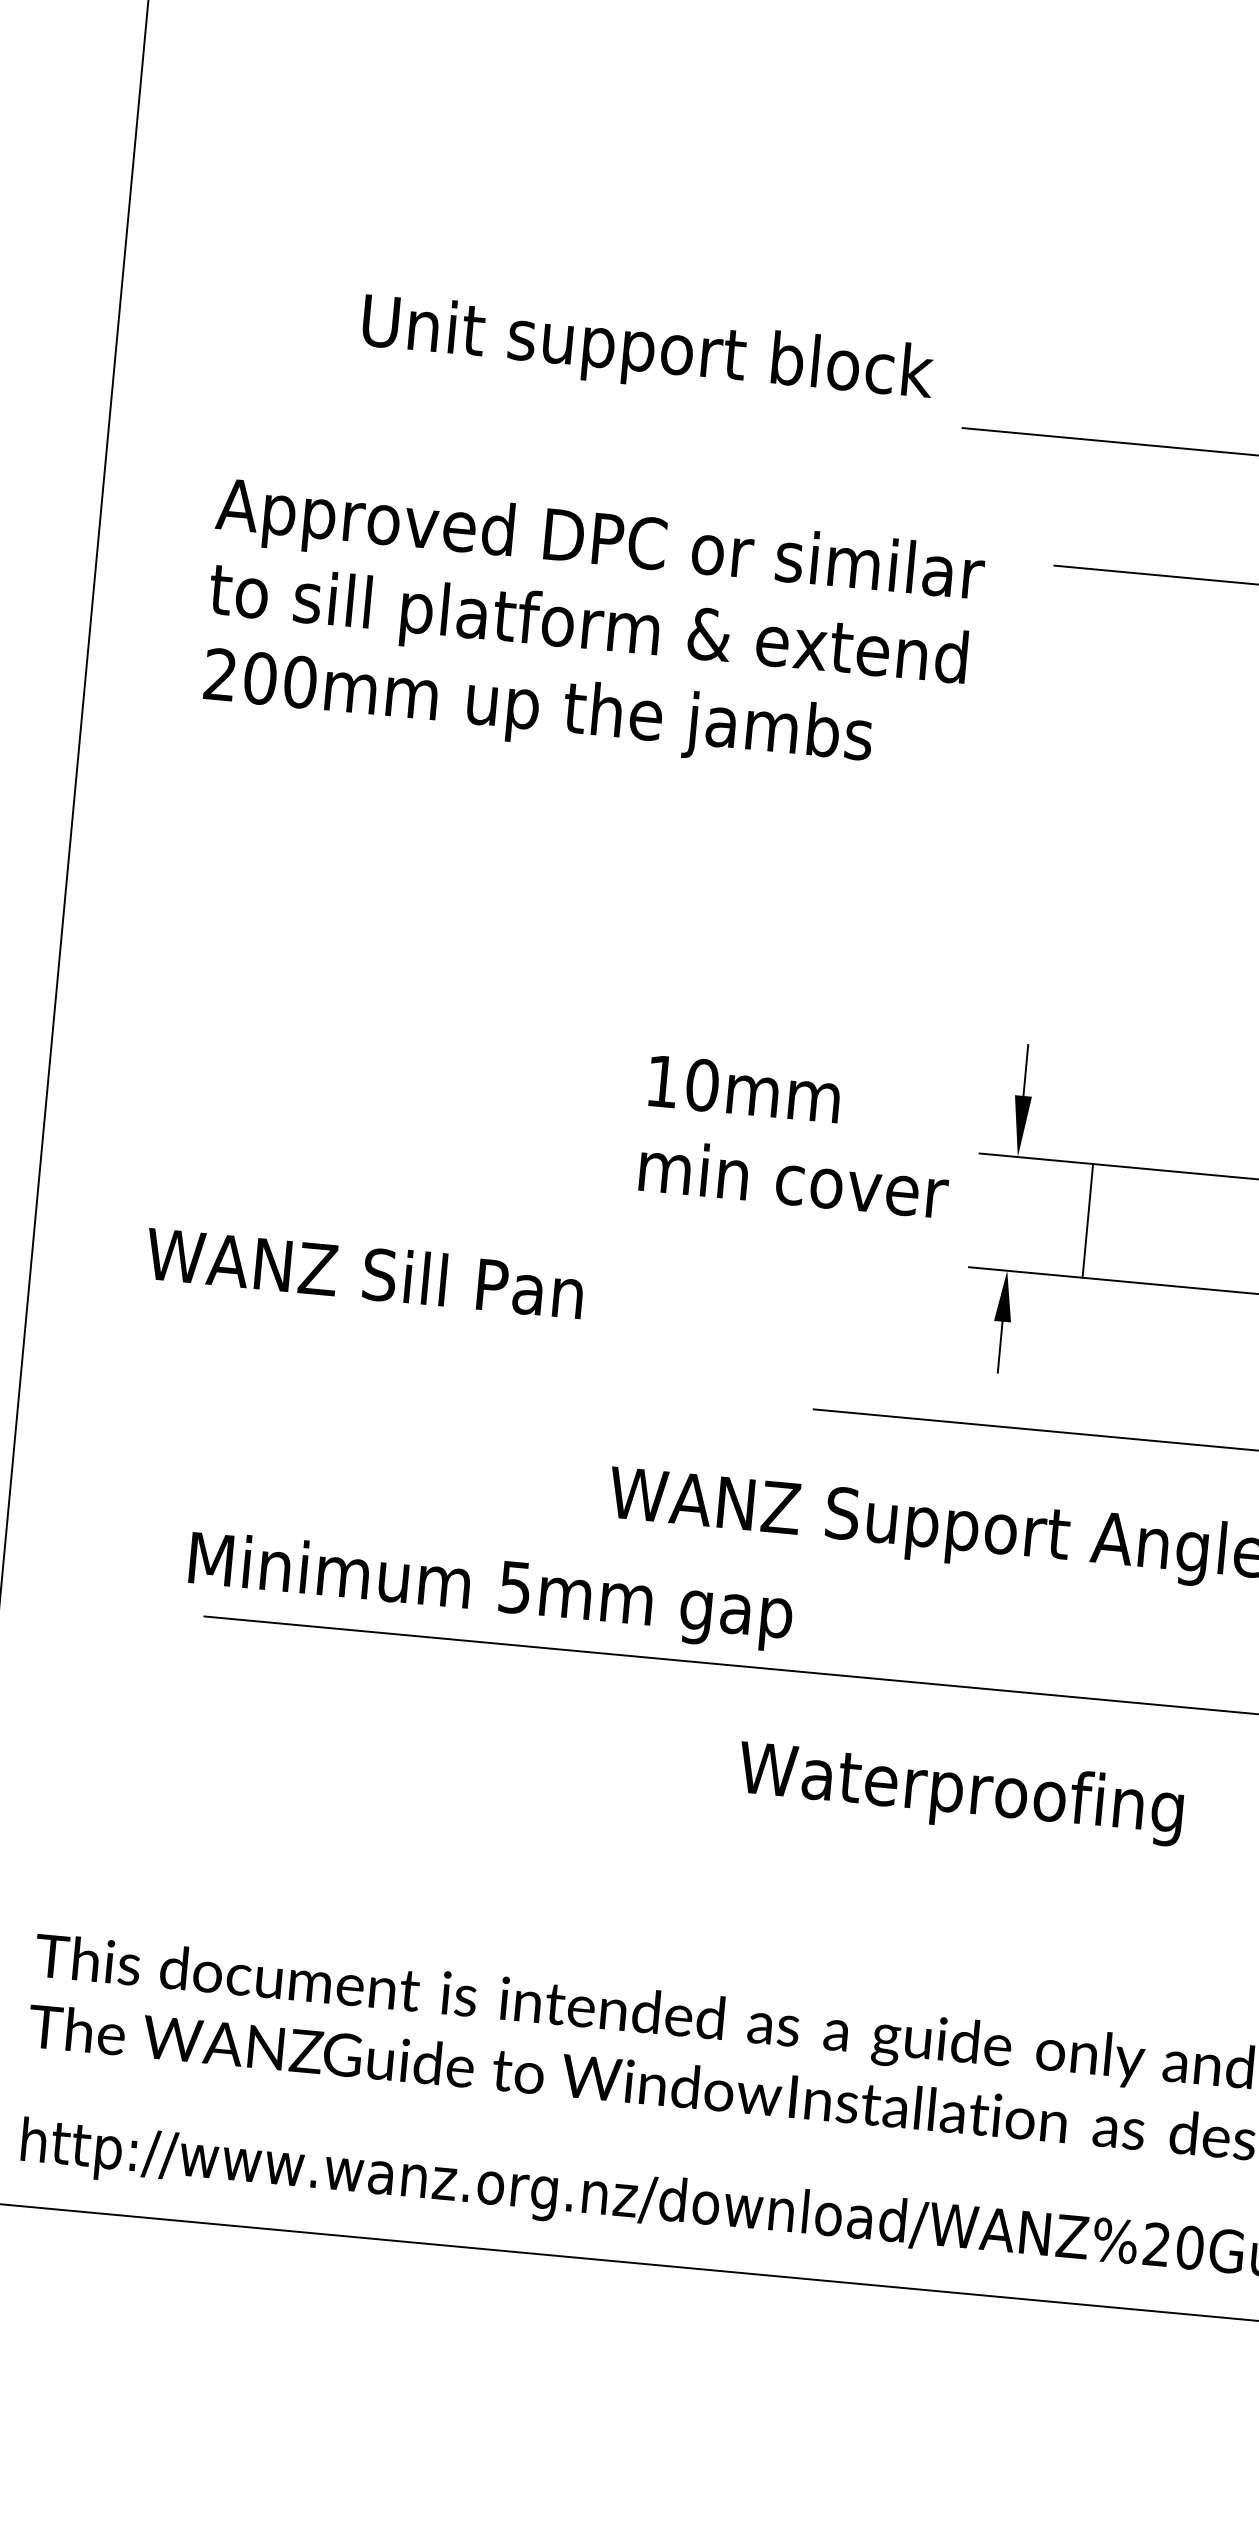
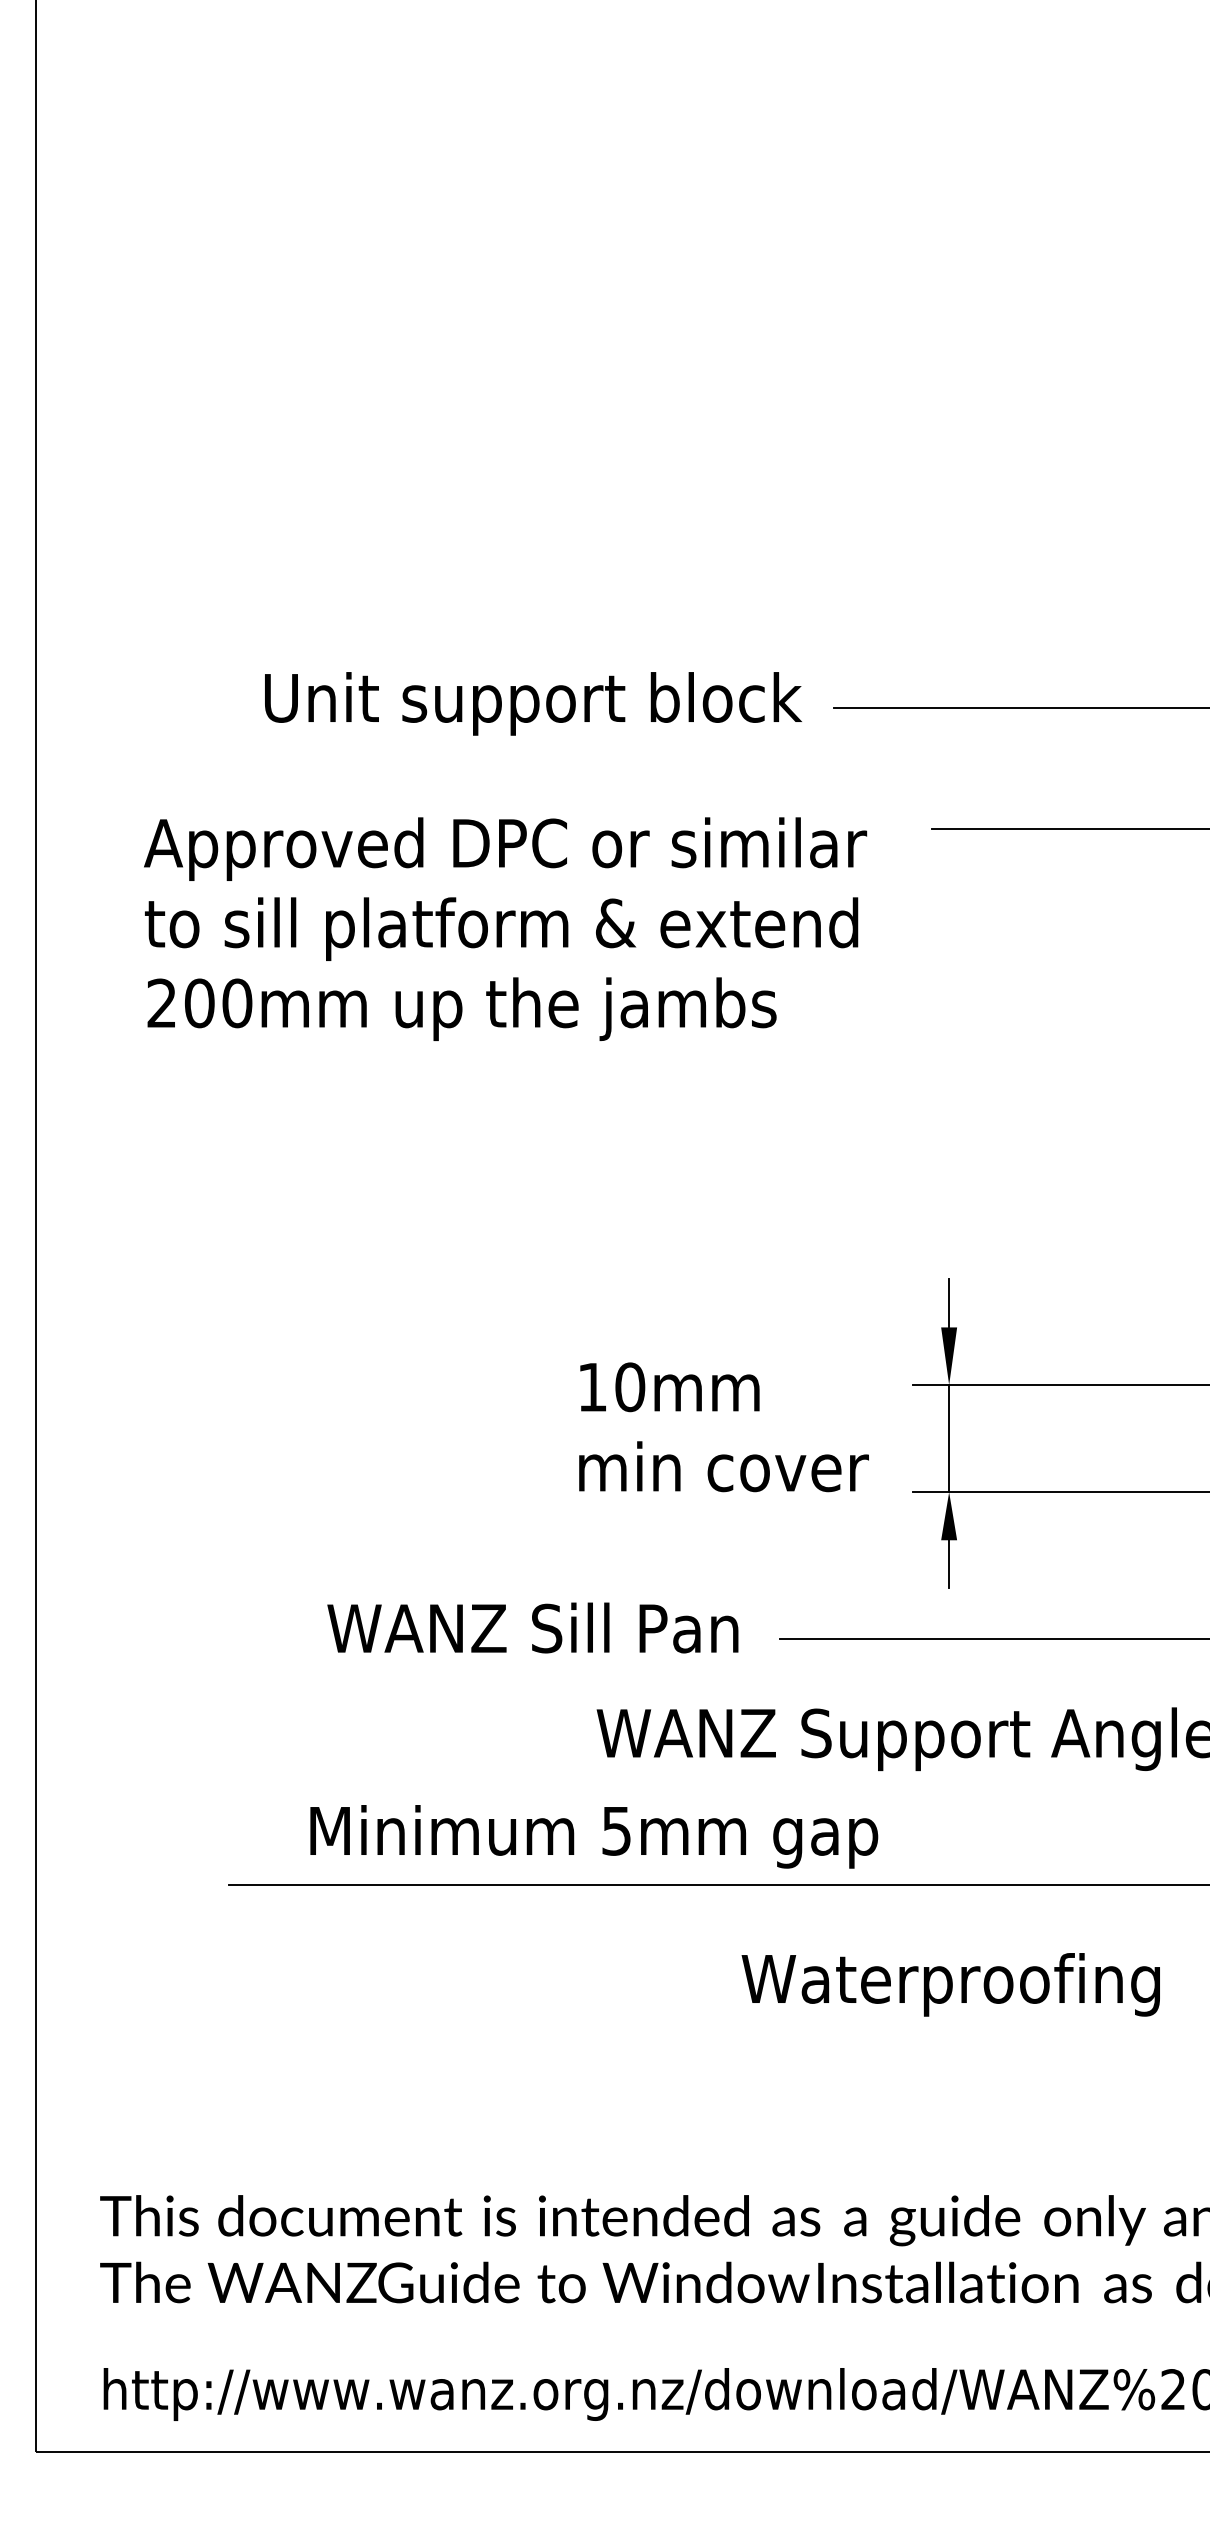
text: (647, 351) -> (533, 703), moved
text: (797, 1137) -> (723, 1427), moved
line: (1088, 1220) -> (949, 1438), moved
text: (364, 1272) -> (532, 1627), moved
text: (491, 1591) -> (594, 1836), moved

